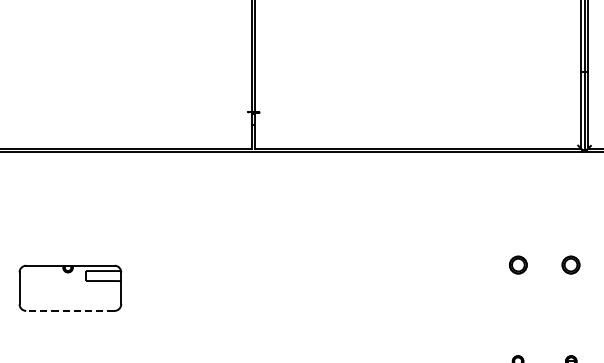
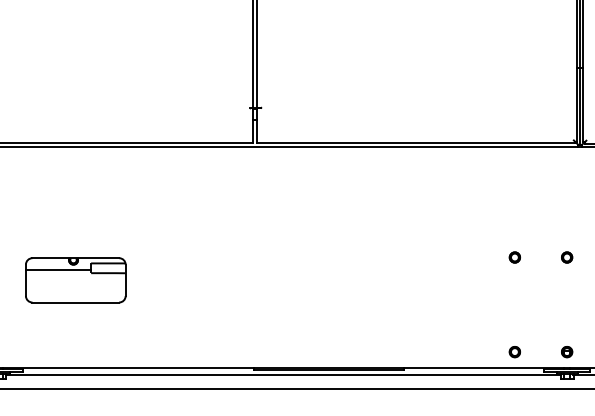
part: (517, 265) -> (514, 257), size x0.62
part: (571, 265) -> (567, 257), size x0.62
line: (52, 277) -> (58, 269), added
line: (70, 310) -> (75, 302), dashed -> solid

